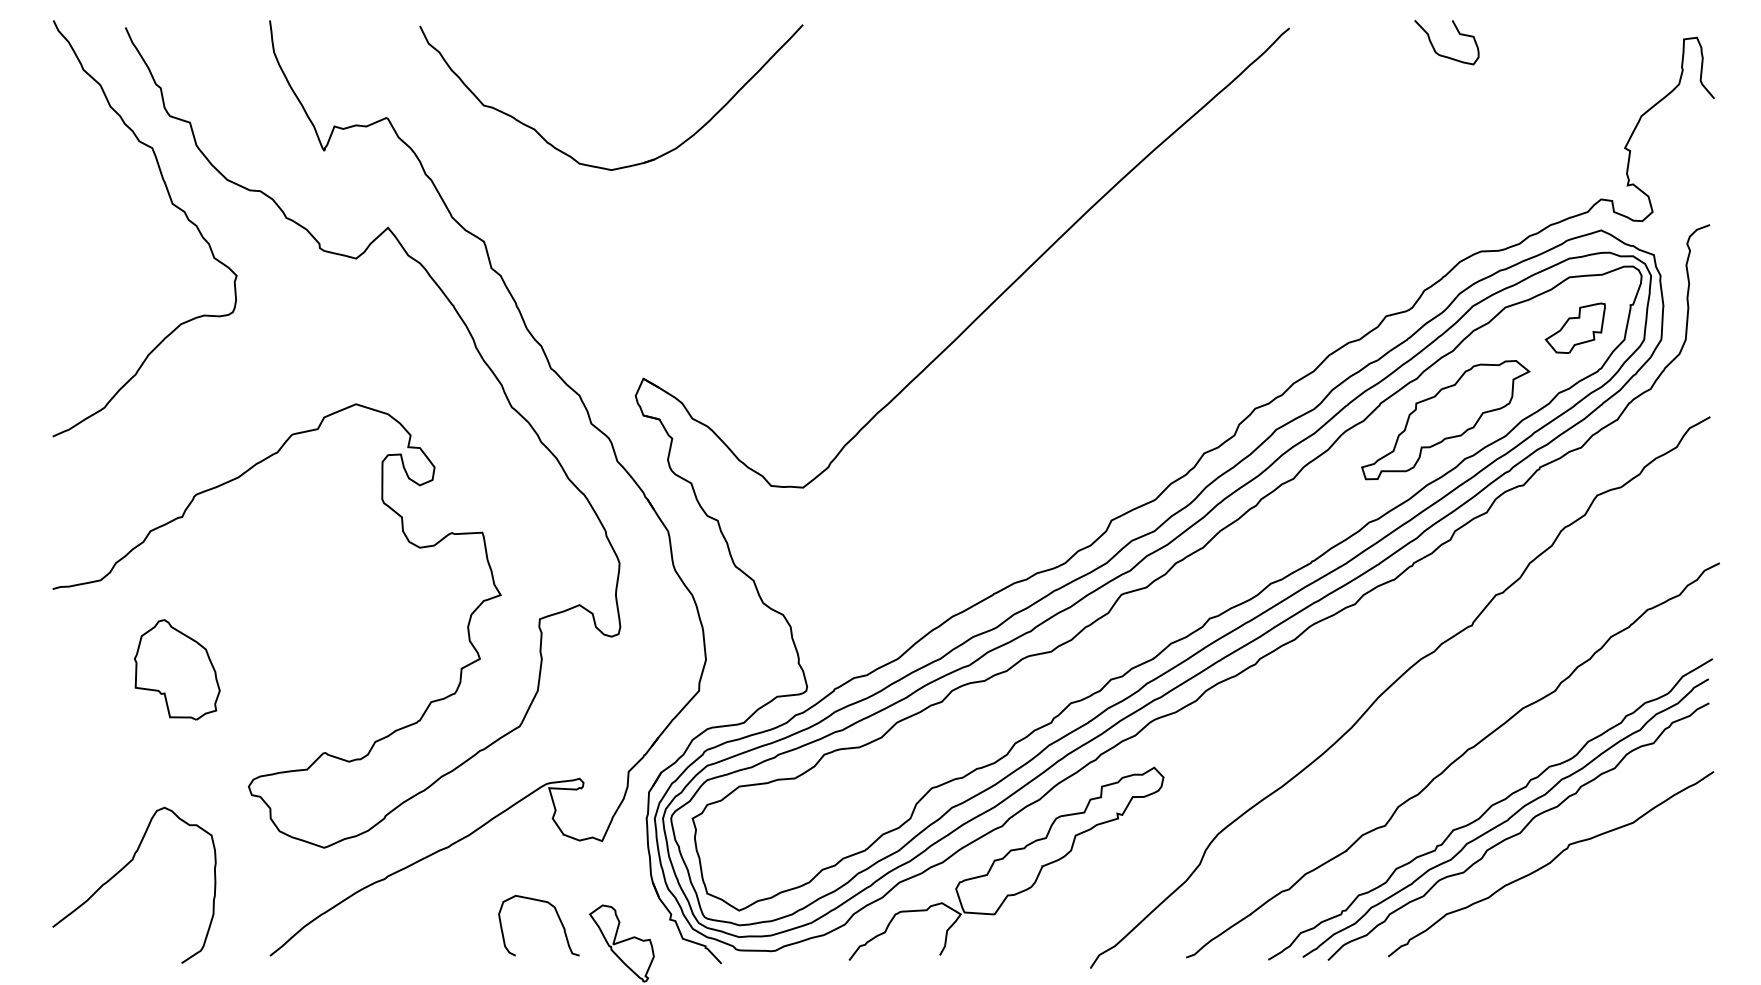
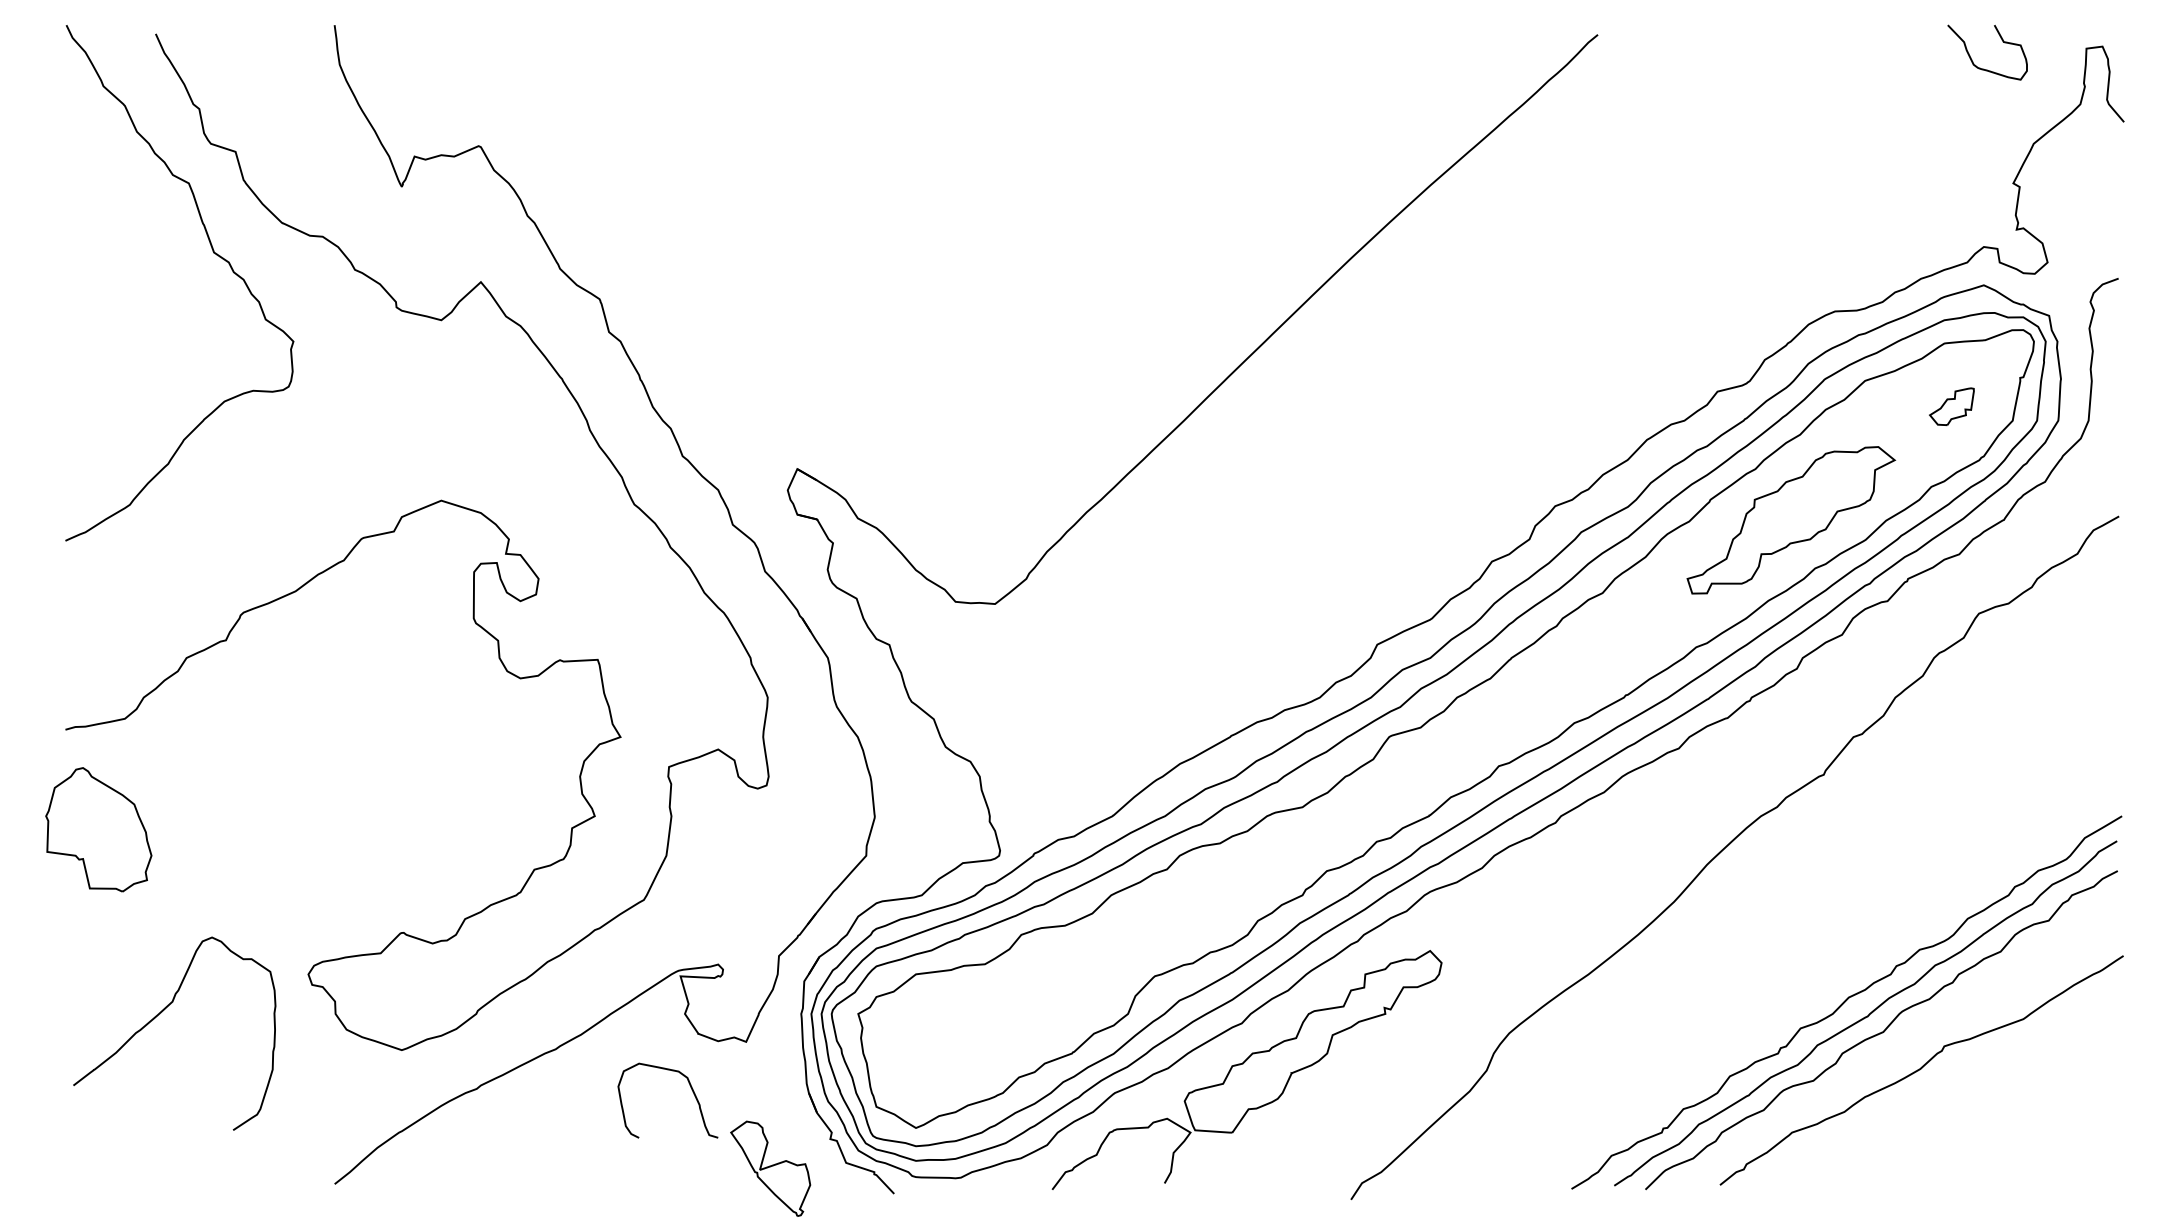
curve: (1443, 55) -> (1983, 68), moved
part: (595, 165) -> (738, 205), removed
part: (1575, 328) -> (1951, 406), size x0.6
part: (177, 669) -> (98, 829), moved
curve: (1452, 761) -> (1799, 943), removed
curve: (123, 869) -> (161, 1013), moved
curve: (558, 917) -> (691, 1090), moved

